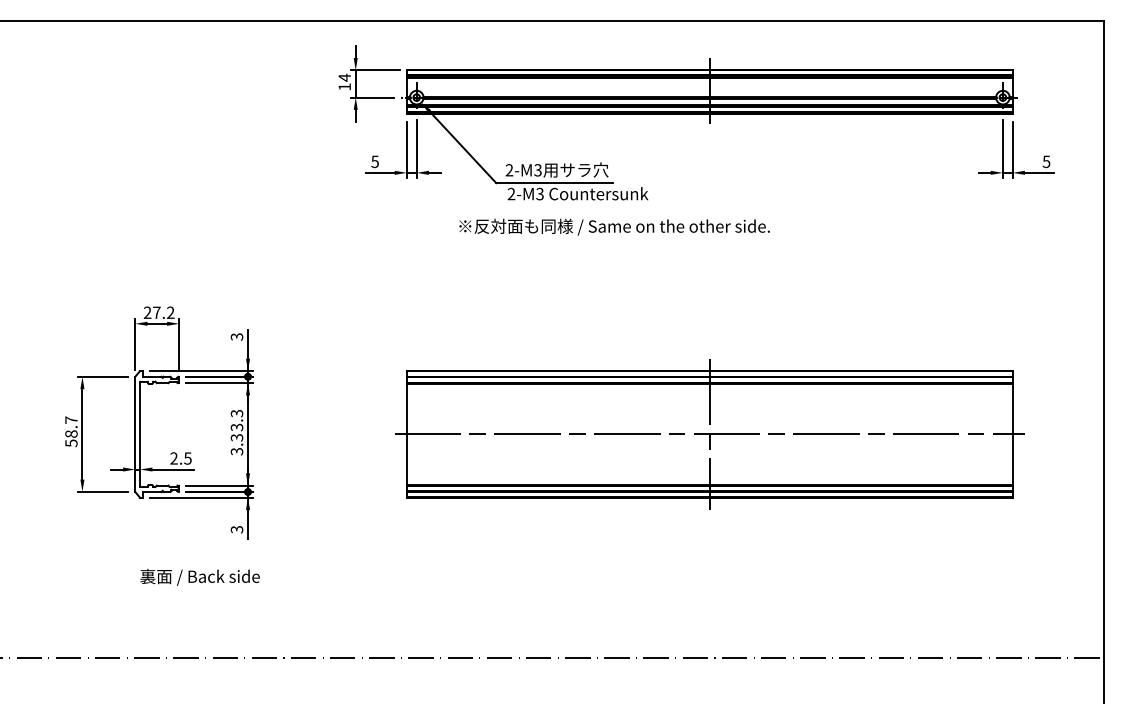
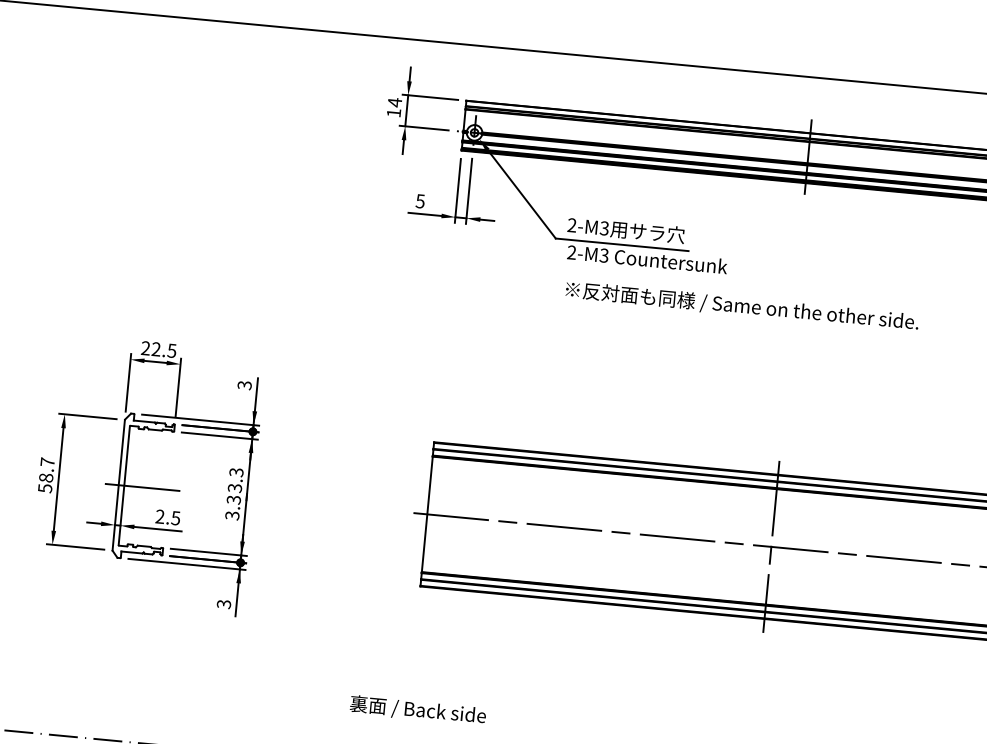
text: (614, 226) -> (742, 305), moved
text: (163, 312) -> (163, 349), 27.2 -> 22.5
line: (157, 434) -> (143, 487), added
text: (199, 577) -> (417, 710), moved

